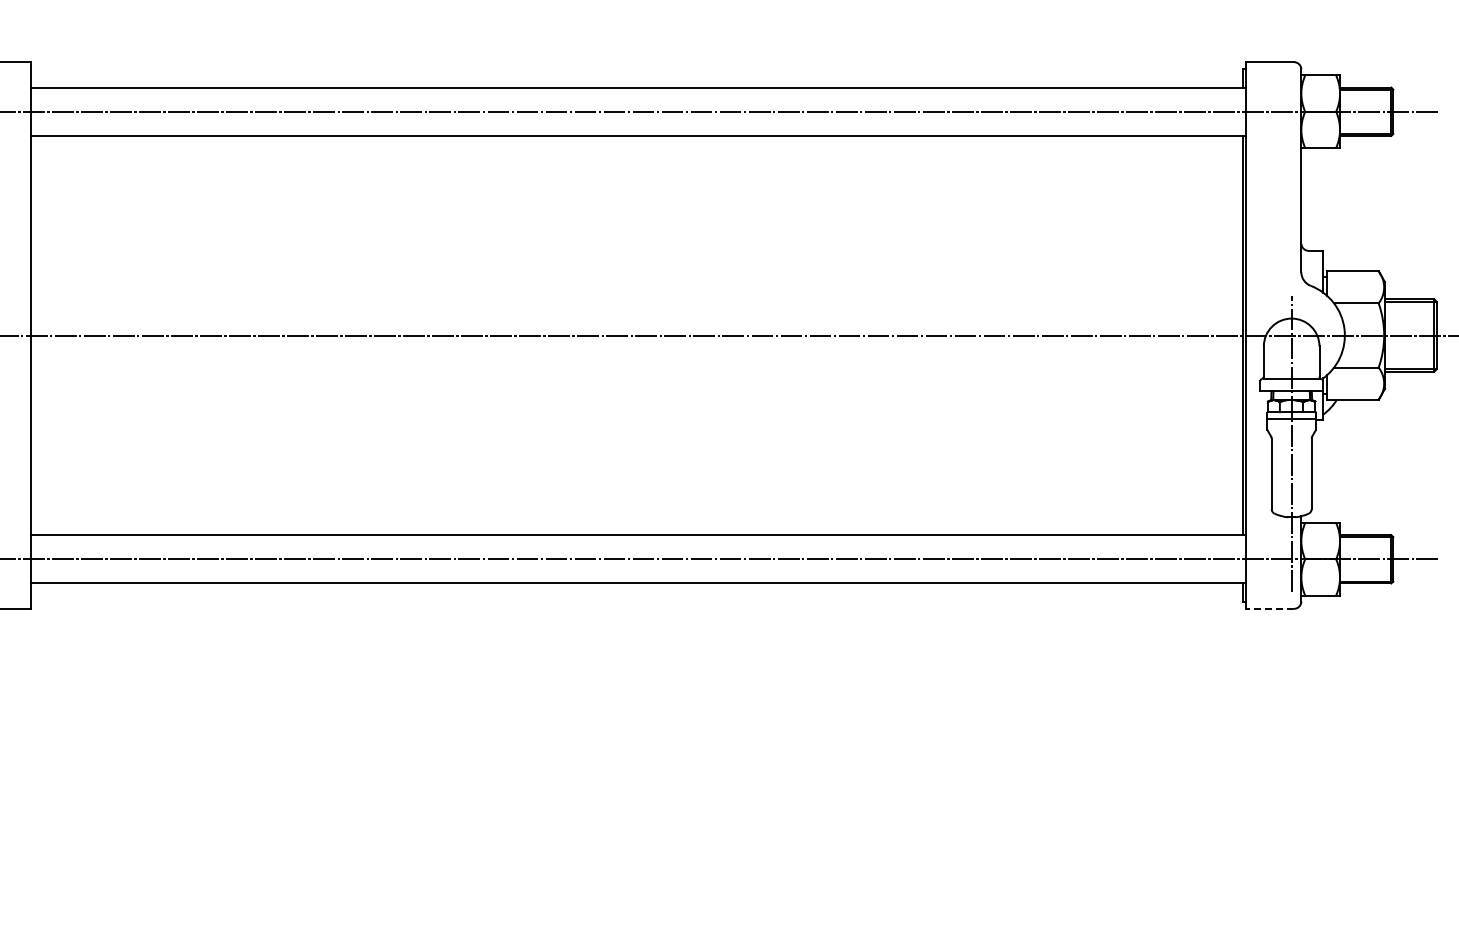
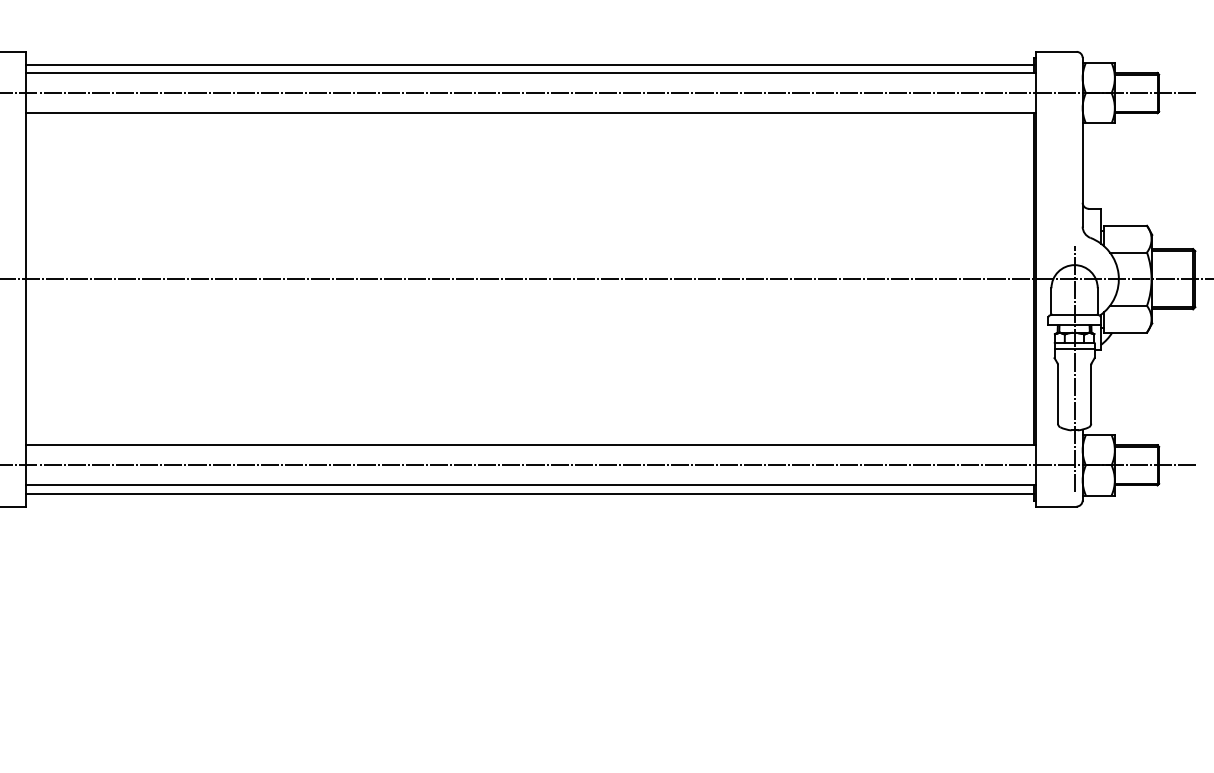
line: (637, 77) -> (530, 64), added
line: (637, 593) -> (530, 493), added
line: (1269, 608) -> (1056, 506), dashed -> solid

